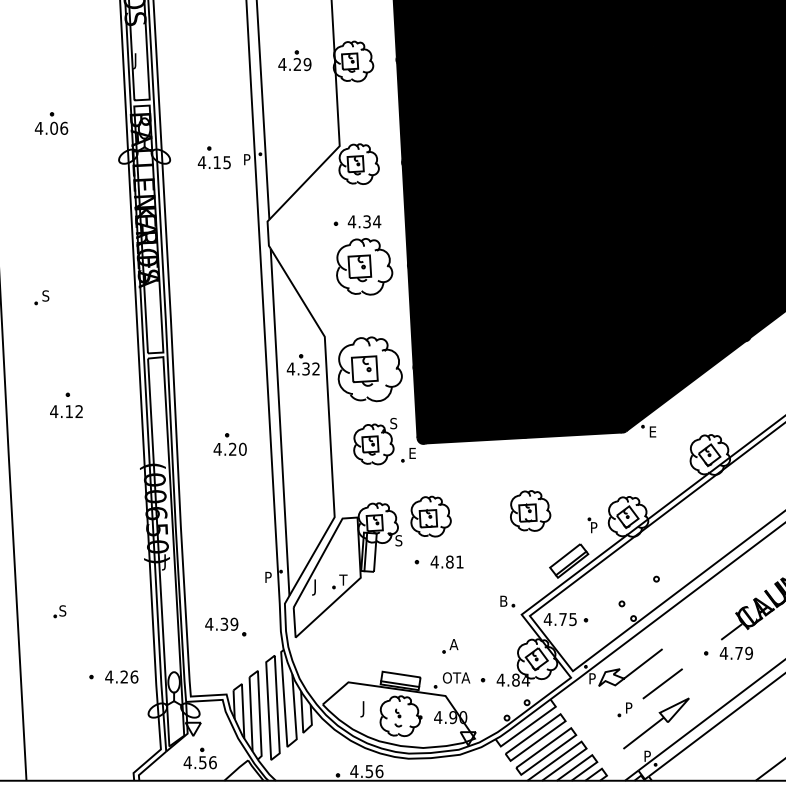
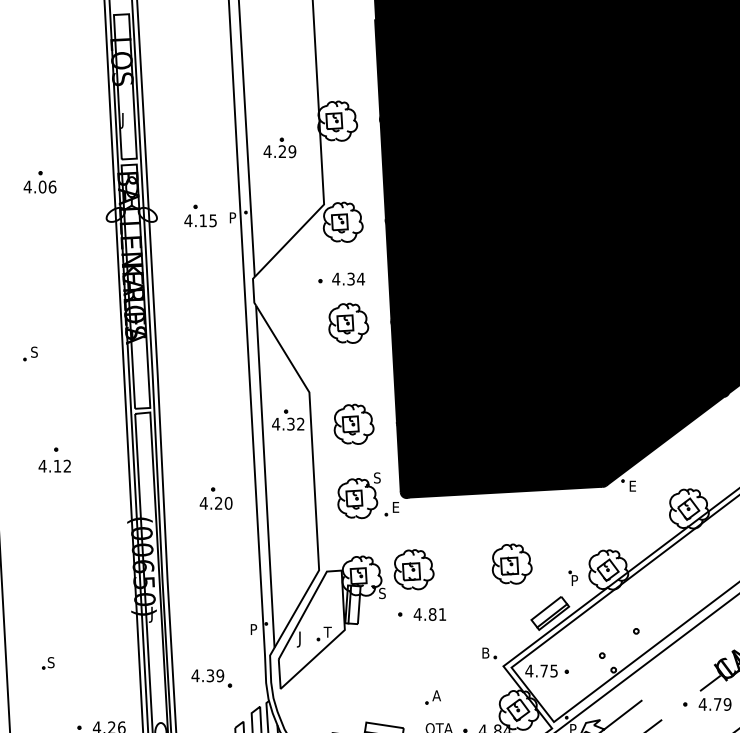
part: (294, 60) -> (279, 147), moved
part: (364, 266) -> (348, 323), size x0.71
part: (369, 368) -> (353, 423), size x0.62

